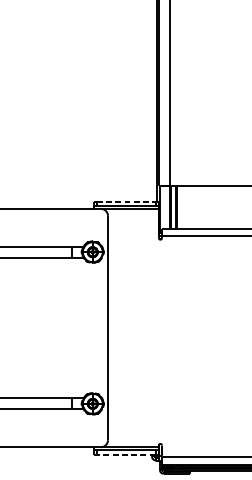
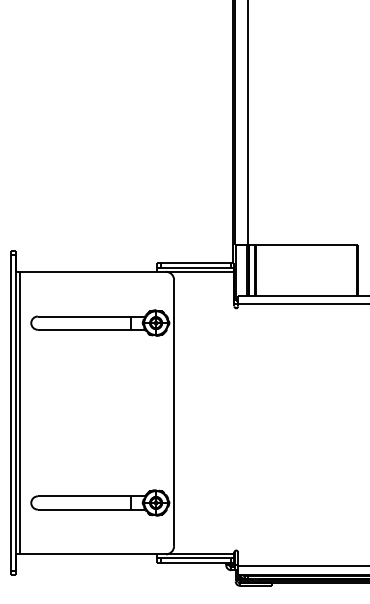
line: (126, 201) -> (195, 263), dashed -> solid
line: (126, 454) -> (195, 563), dashed -> solid

